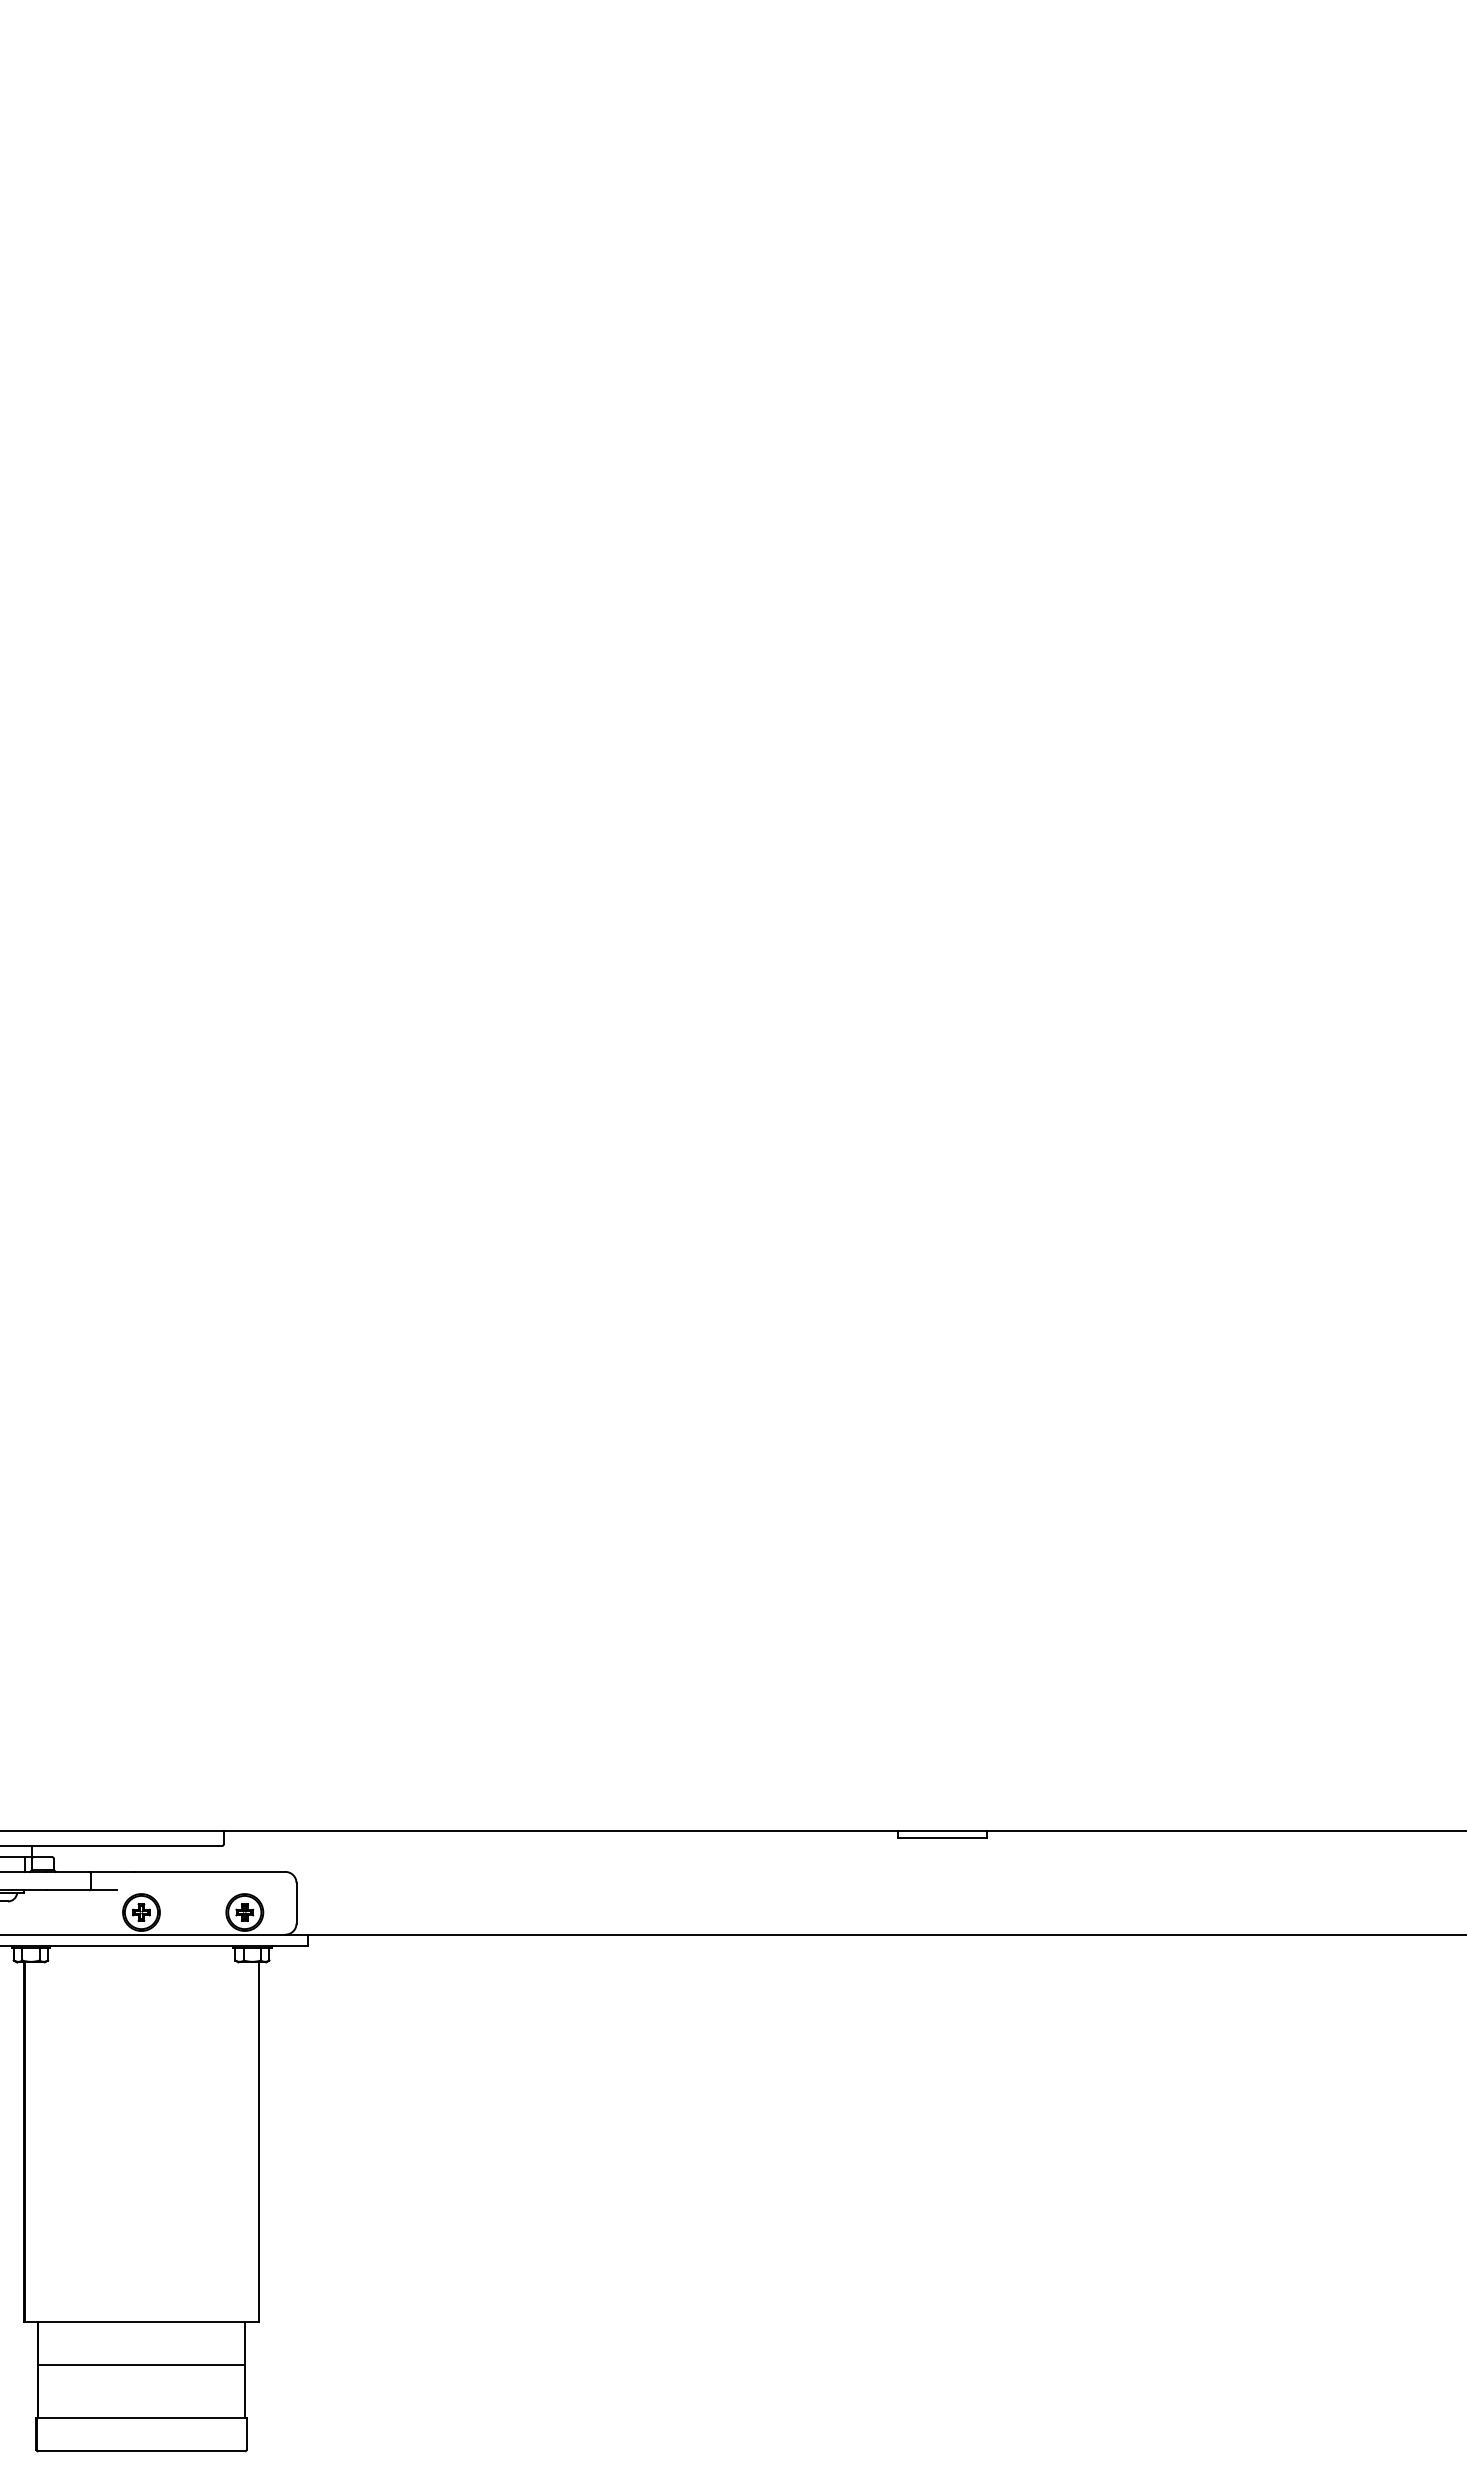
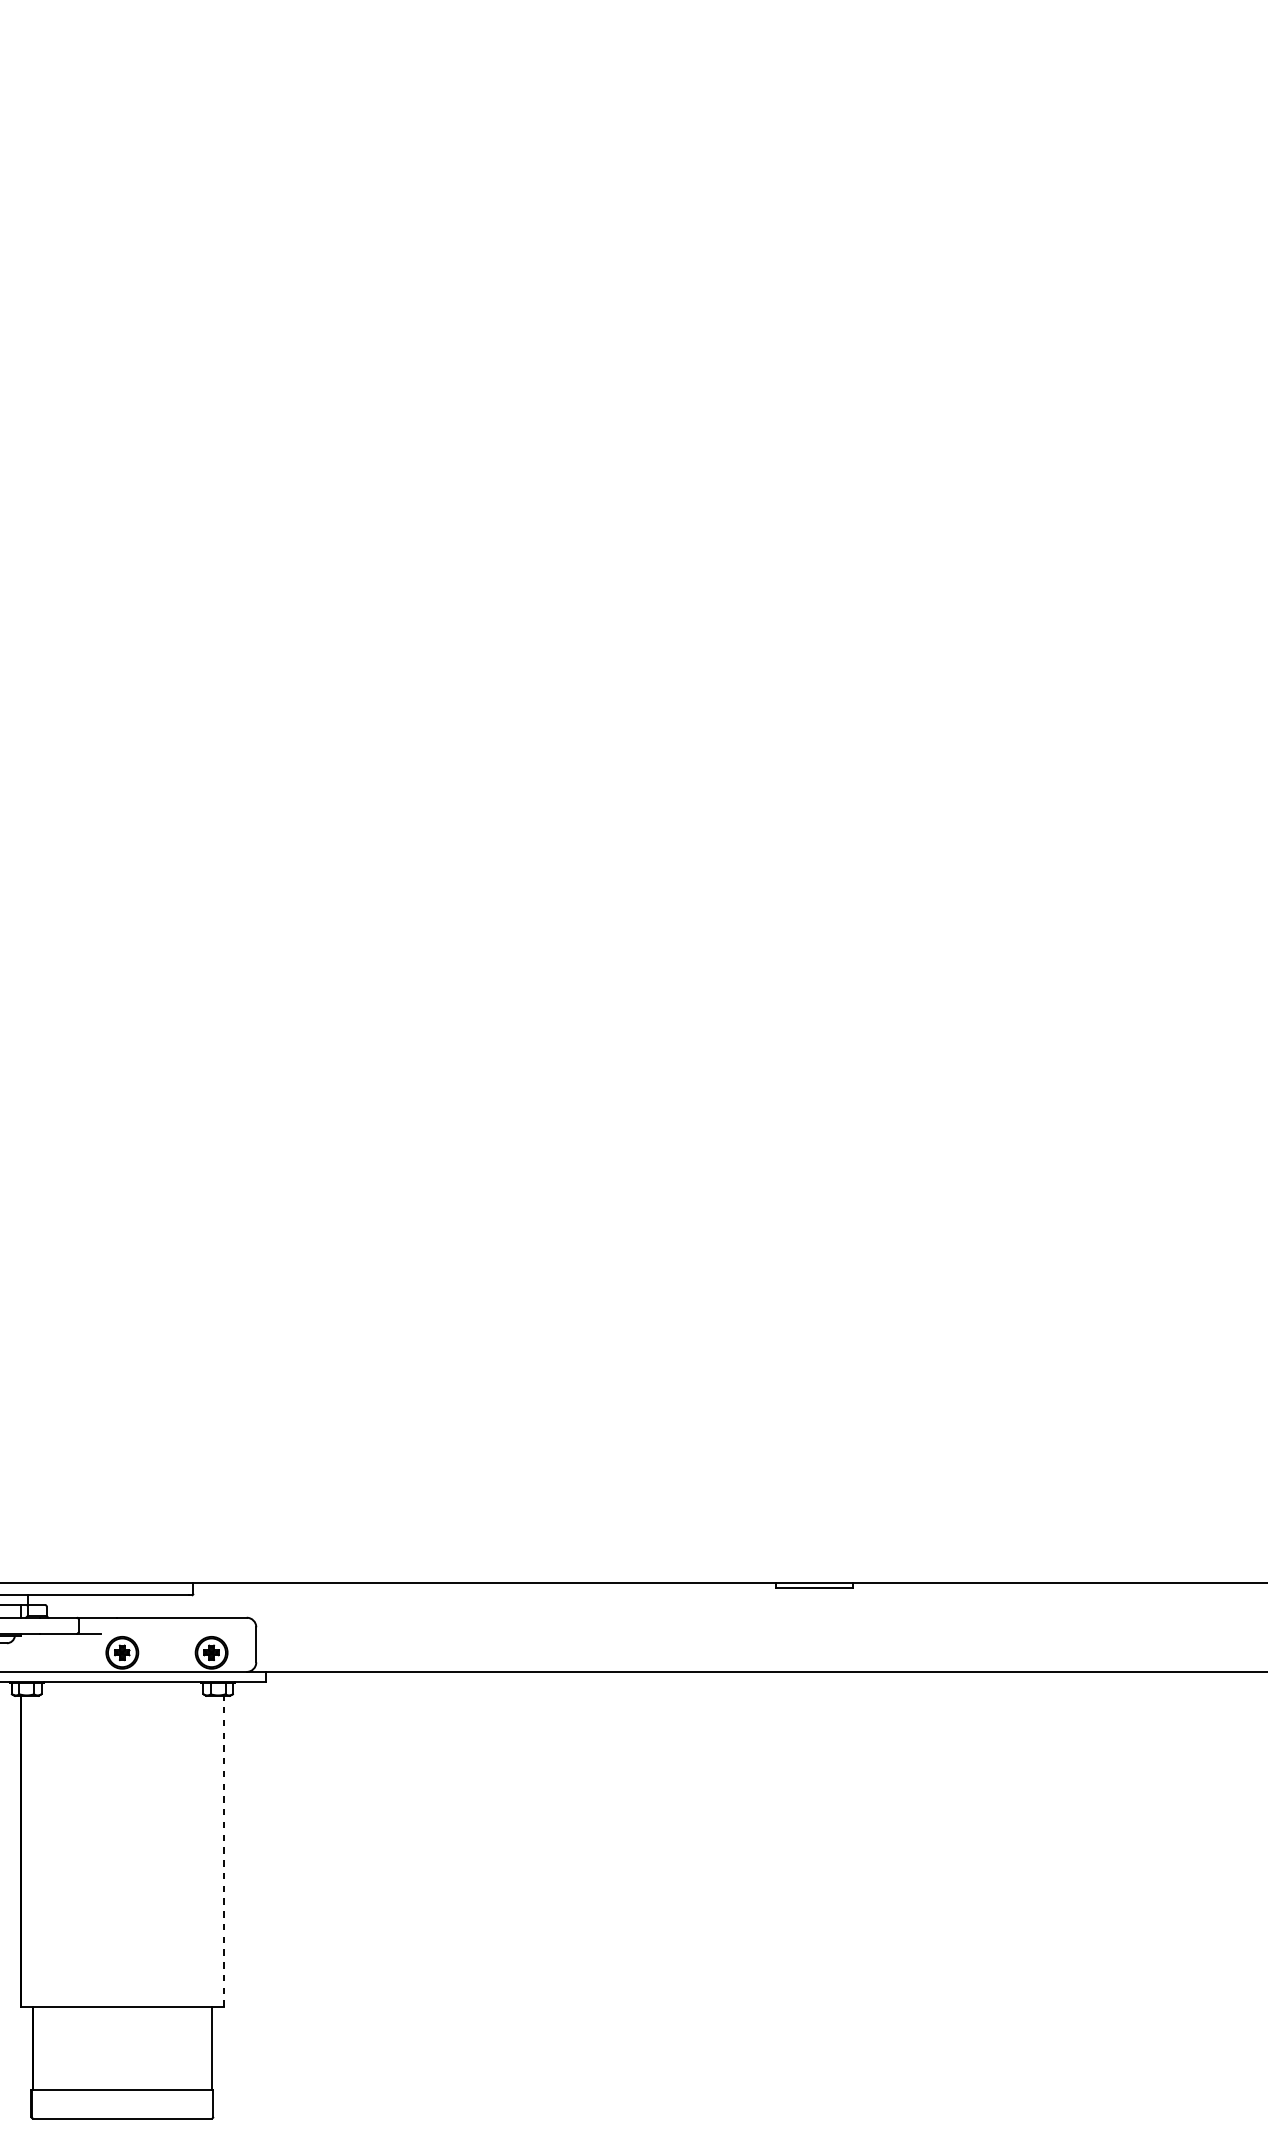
line: (258, 2142) -> (223, 1851), solid -> dashed
line: (141, 2364) -> (122, 2043), removed

